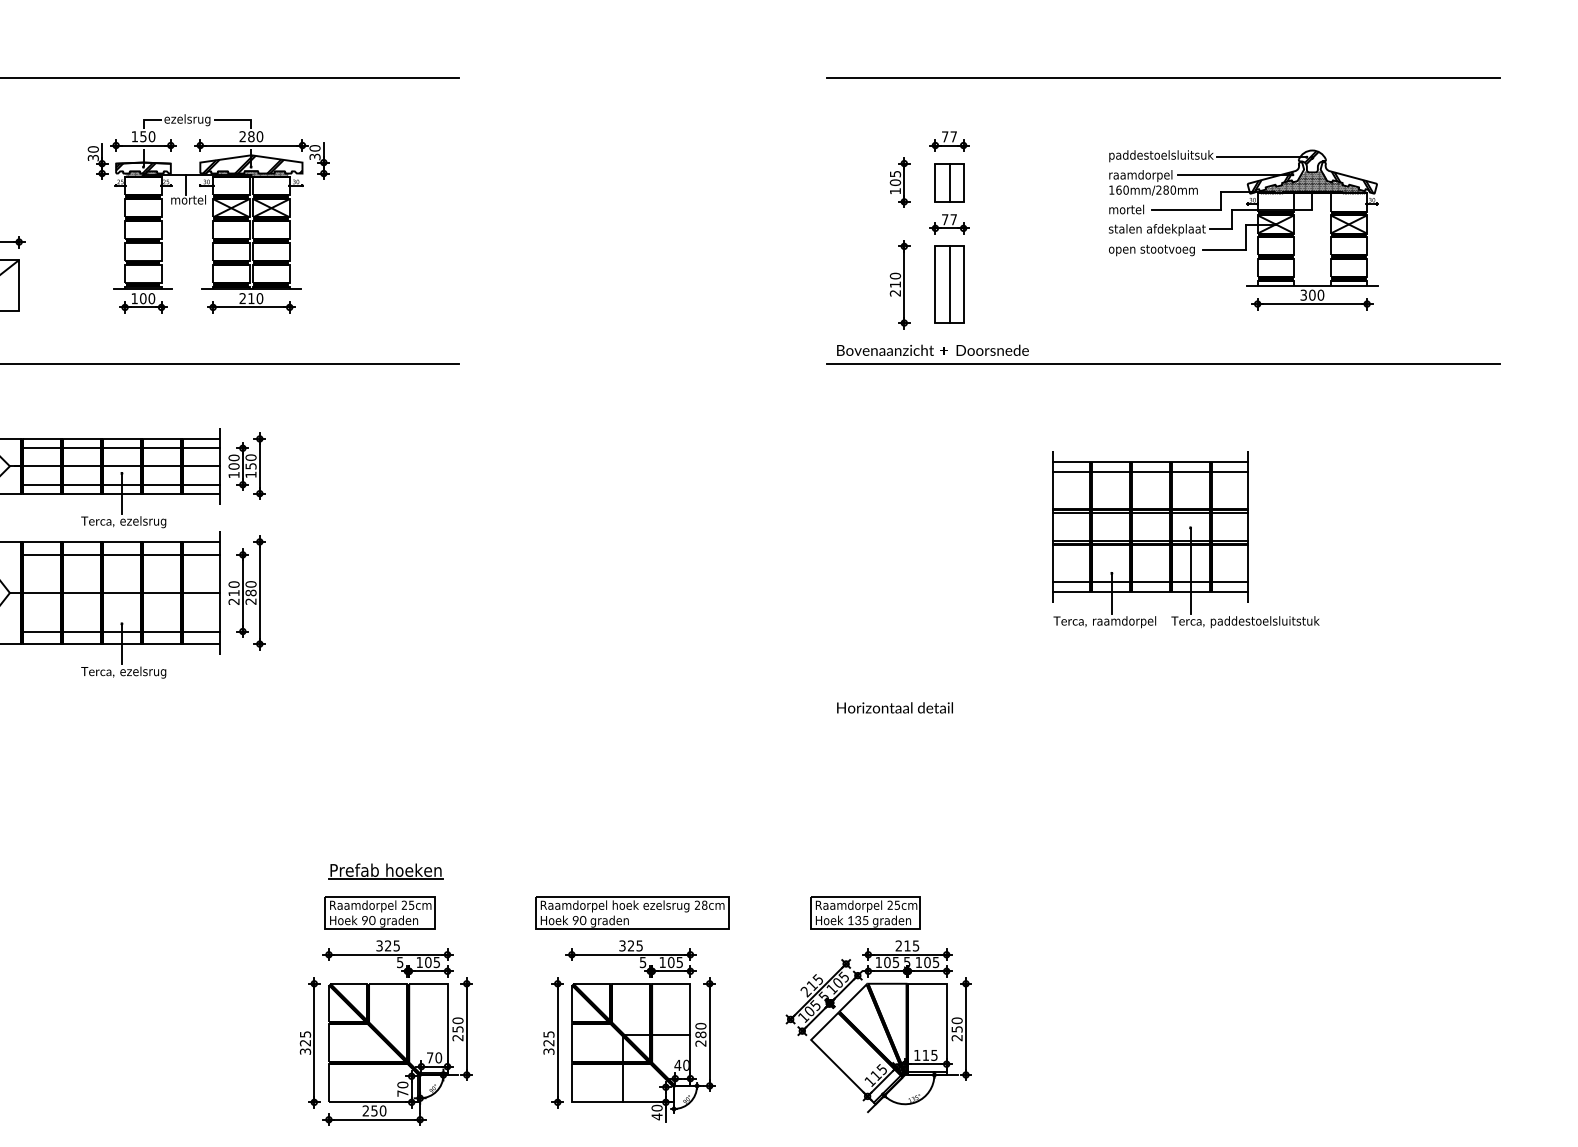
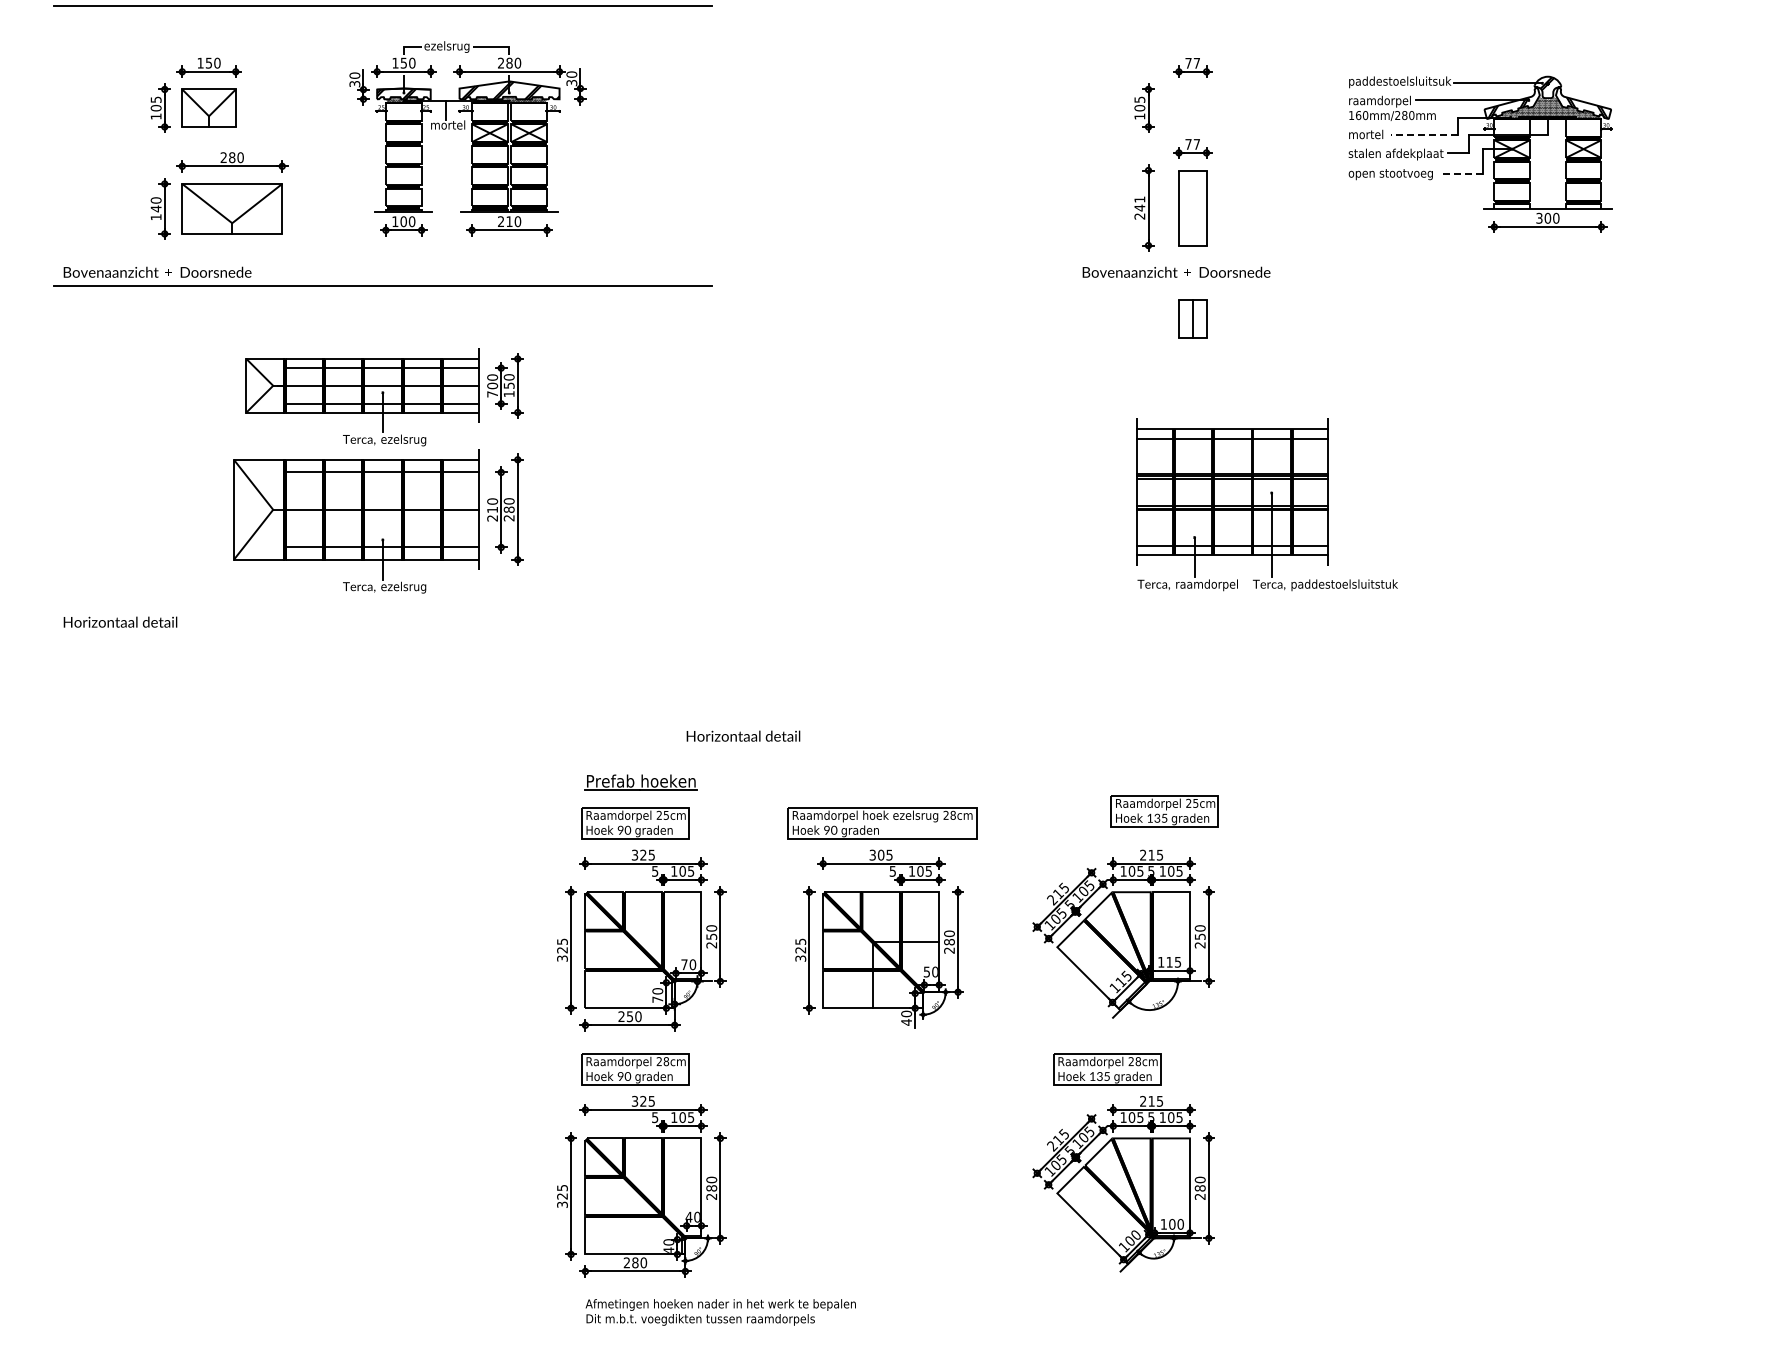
line: (1162, 77) -> (1401, 5), removed
part: (949, 181) -> (1192, 318), moved
line: (1186, 210) -> (1424, 135), solid -> dashed
line: (1223, 250) -> (1460, 174), solid -> dashed
text: (895, 280) -> (1139, 203), 210 -> 241
line: (949, 284) -> (1192, 207), removed
line: (1162, 364) -> (1401, 286), removed
text: (233, 475) -> (492, 394), 100 -> 700
part: (1185, 539) -> (1266, 504), moved
text: (895, 707) -> (743, 735), moved
part: (865, 913) -> (1164, 811), moved
text: (630, 945) -> (880, 854), 325 -> 305
text: (677, 1064) -> (926, 971), 40 -> 50

